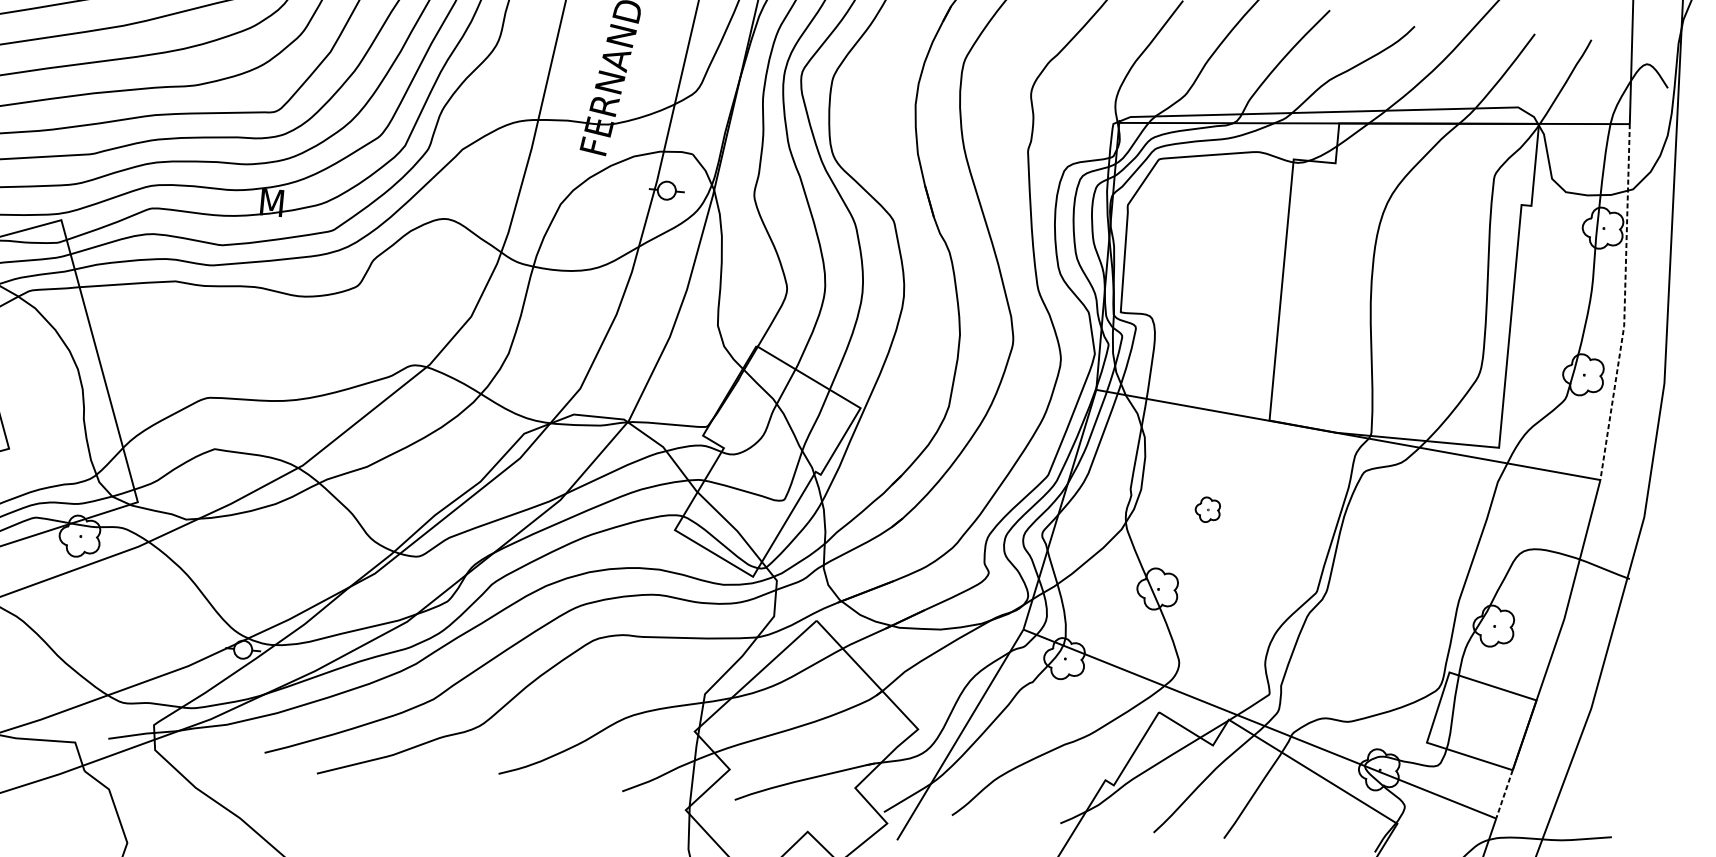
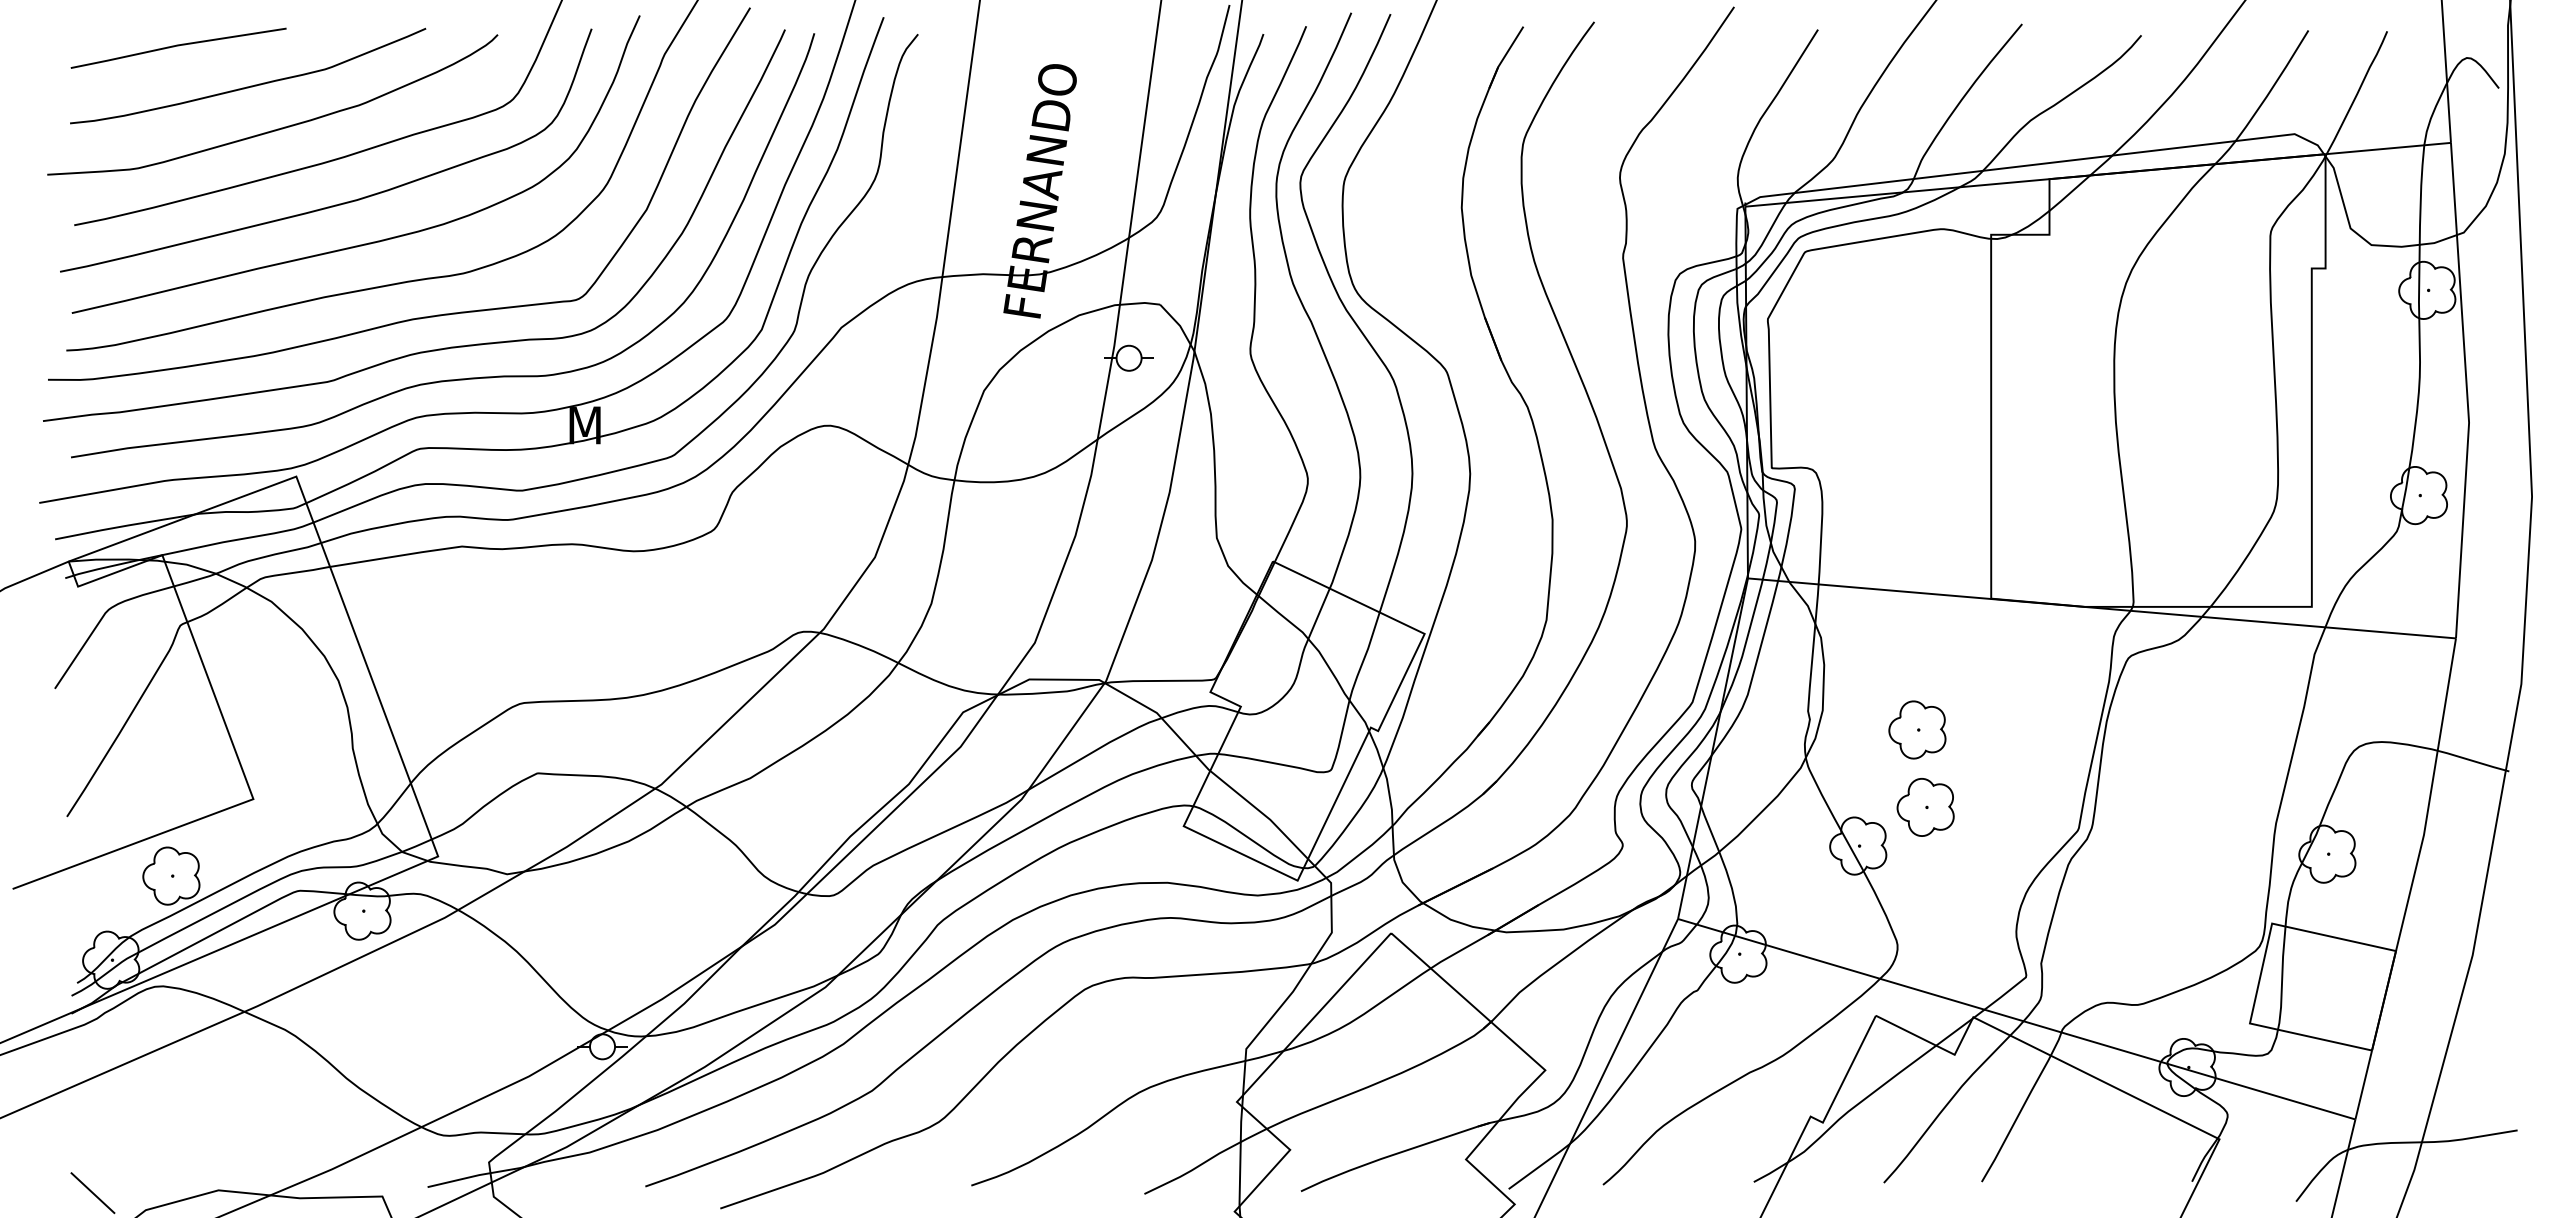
line: (1625, 302) -> (2467, 390), dashed -> solid
part: (1207, 509) -> (1917, 729), size x1.67
part: (1208, 566) -> (1925, 807), added
line: (1504, 794) -> (2363, 1085), dashed -> solid

